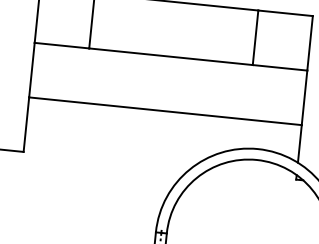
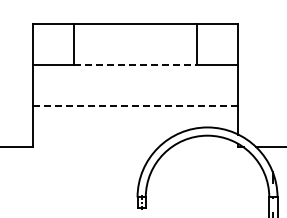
line: (170, 57) -> (135, 65), solid -> dashed
line: (165, 111) -> (135, 106), solid -> dashed

